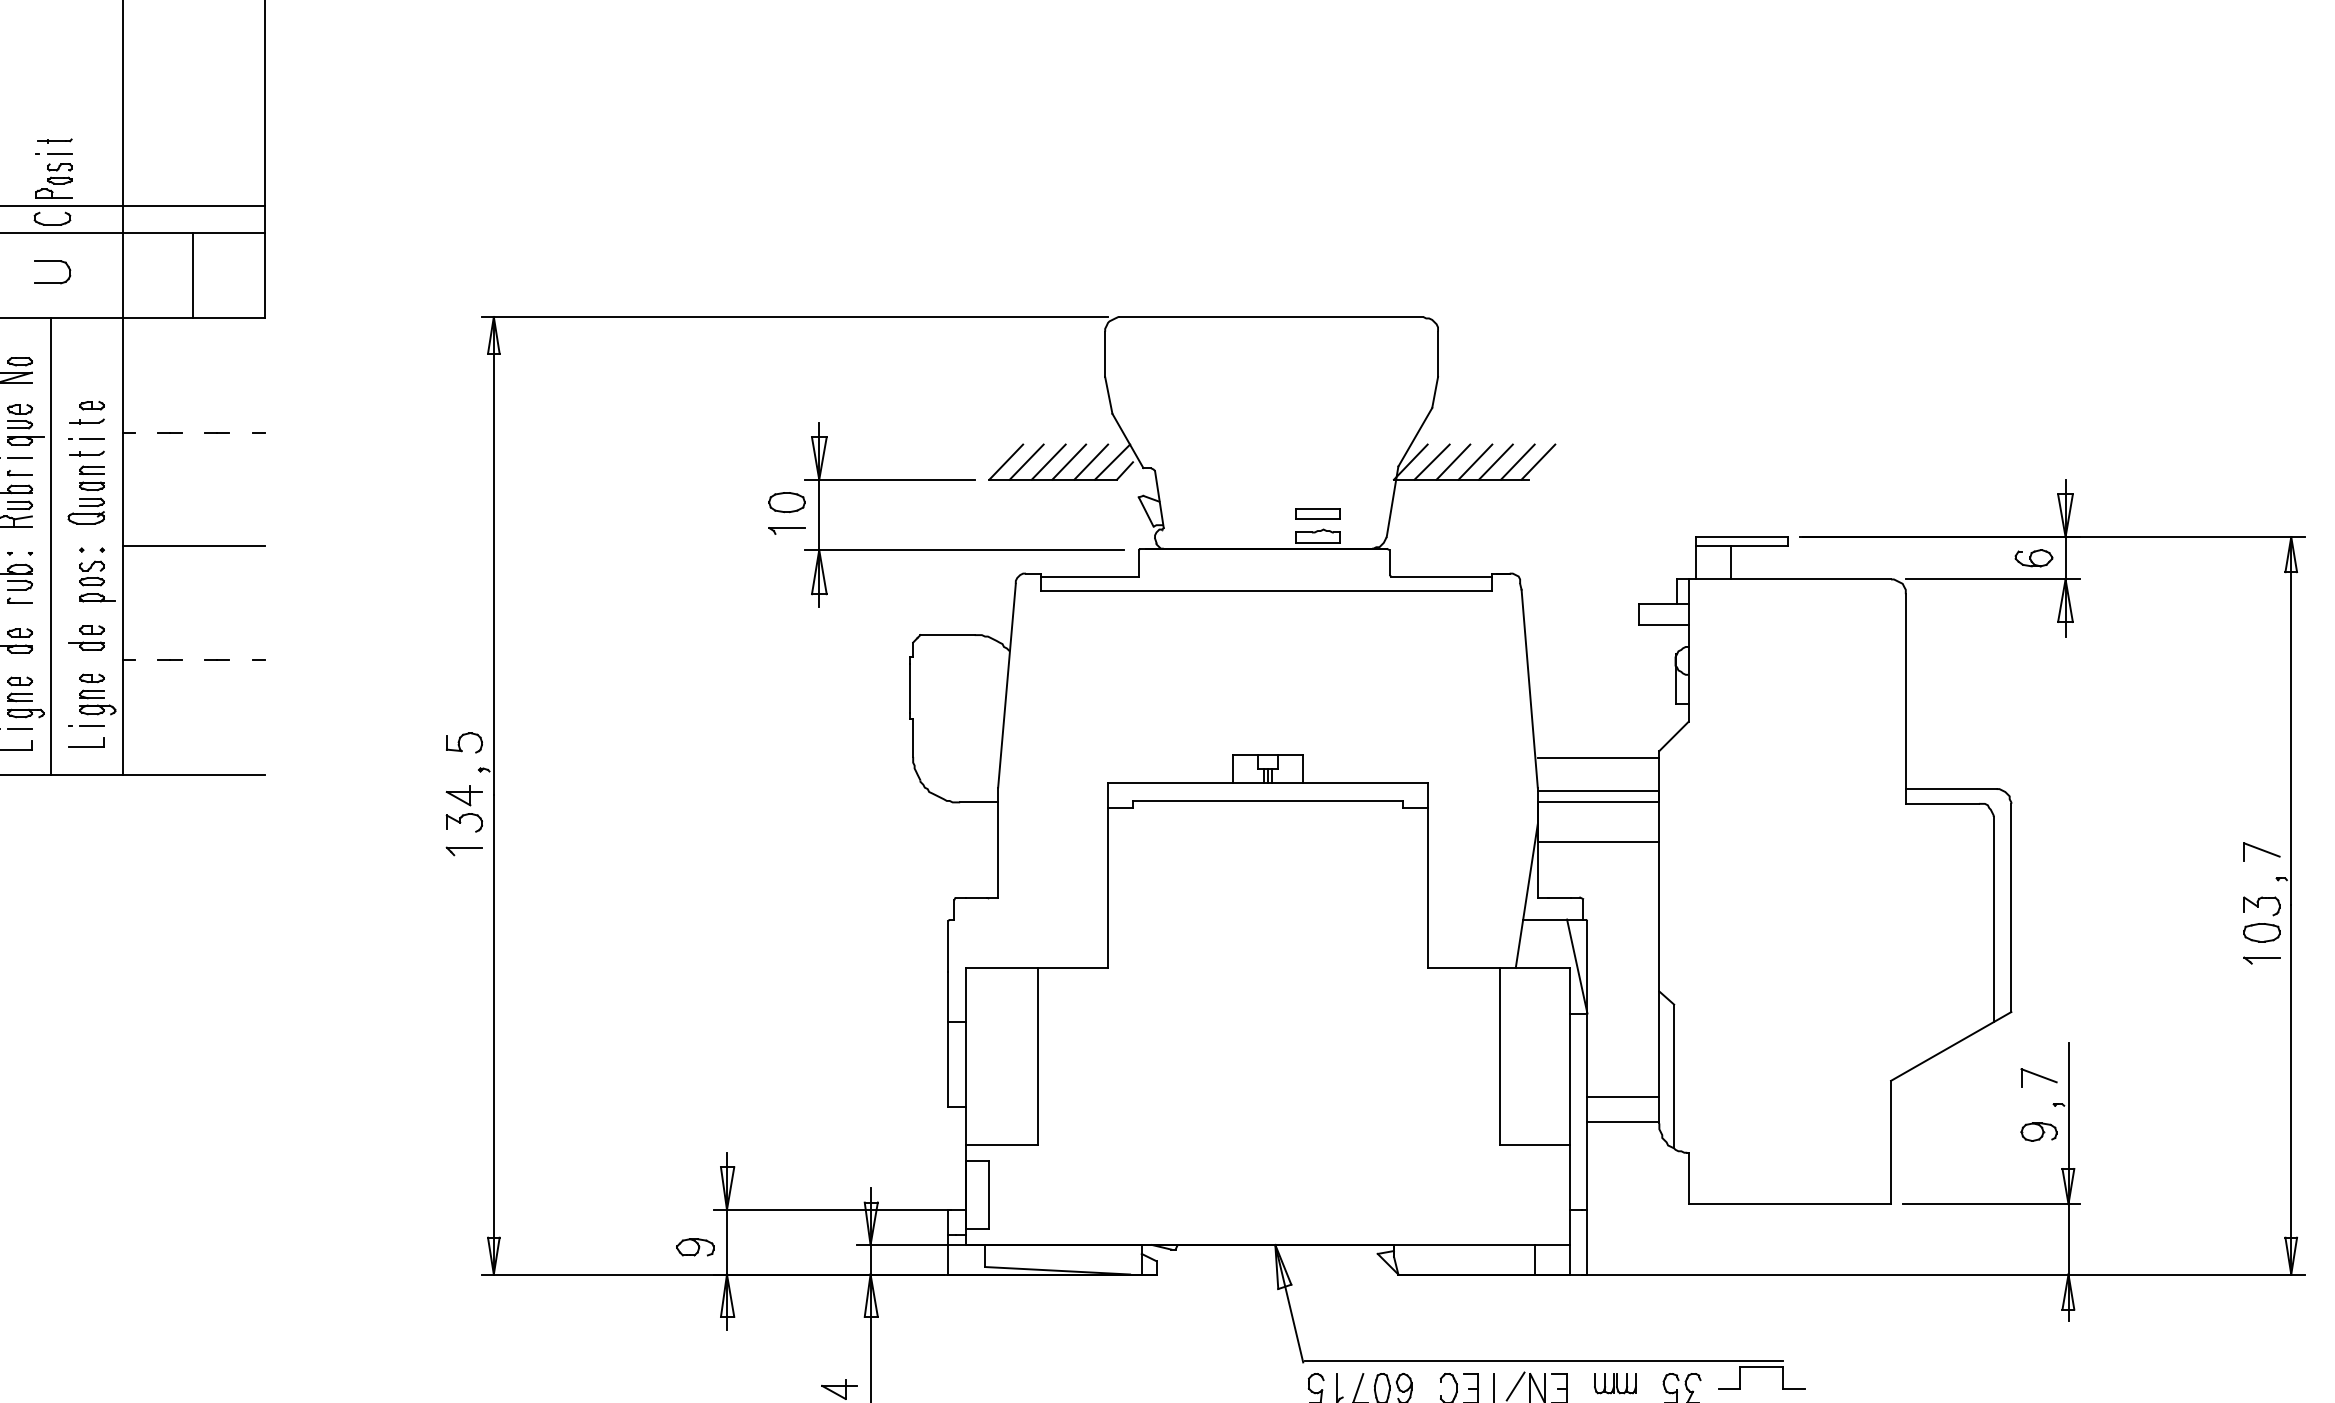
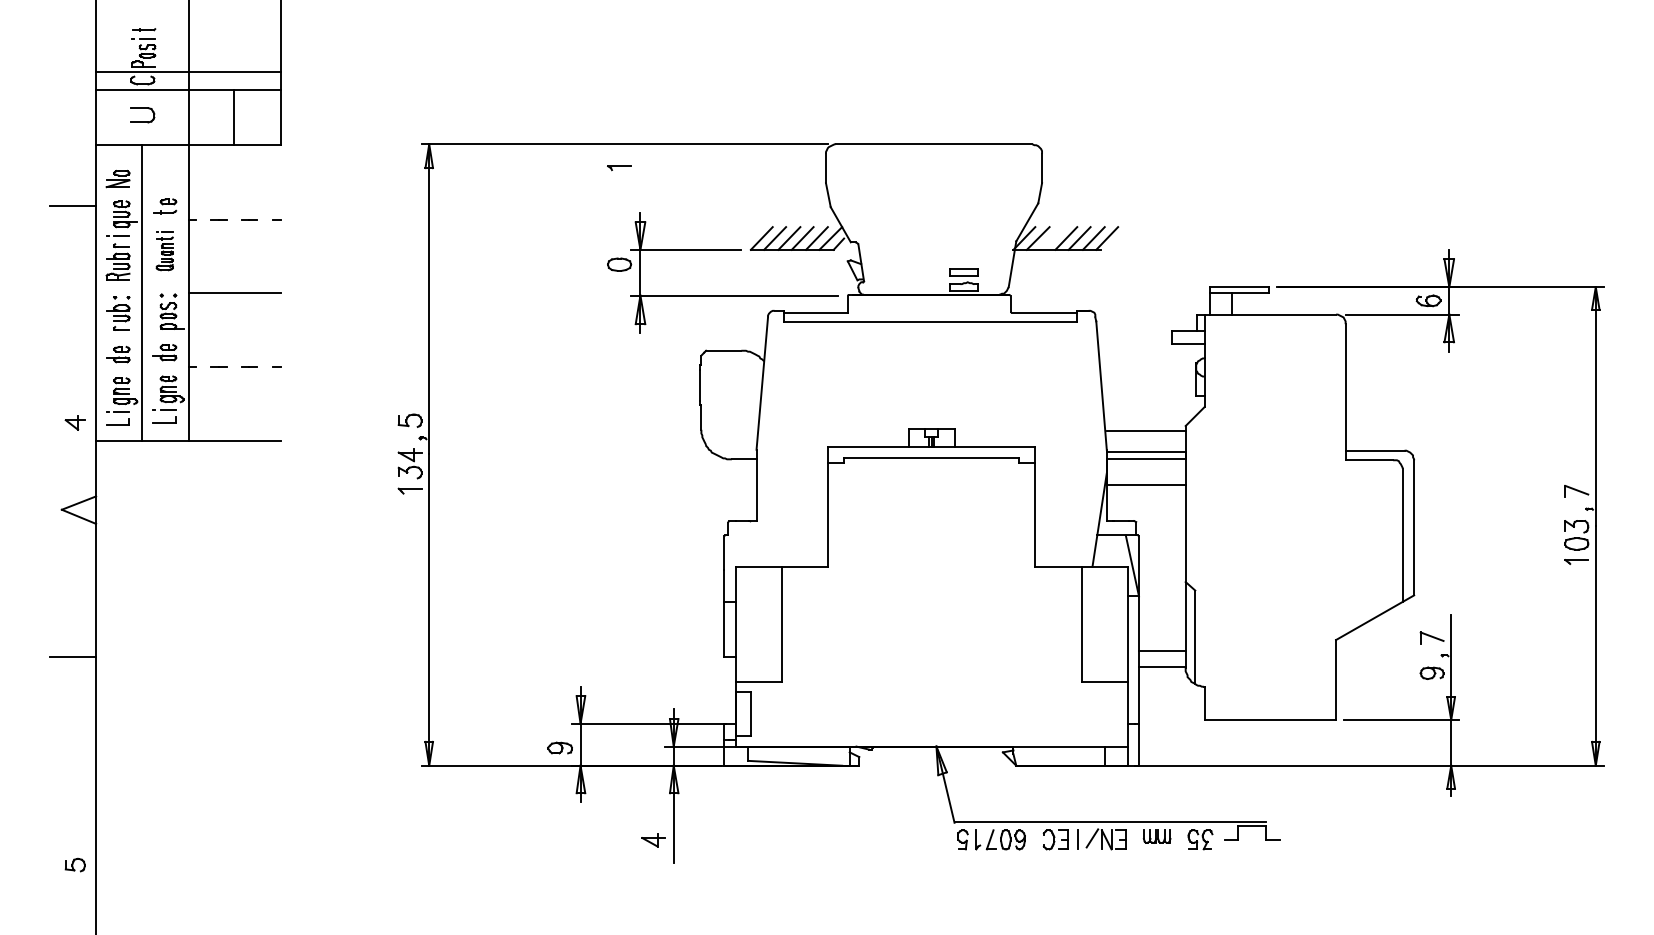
line: (1452, 462) -> (1051, 238), removed
part: (85, 480) -> (164, 250), size x0.7
part: (786, 531) -> (619, 168), moved

